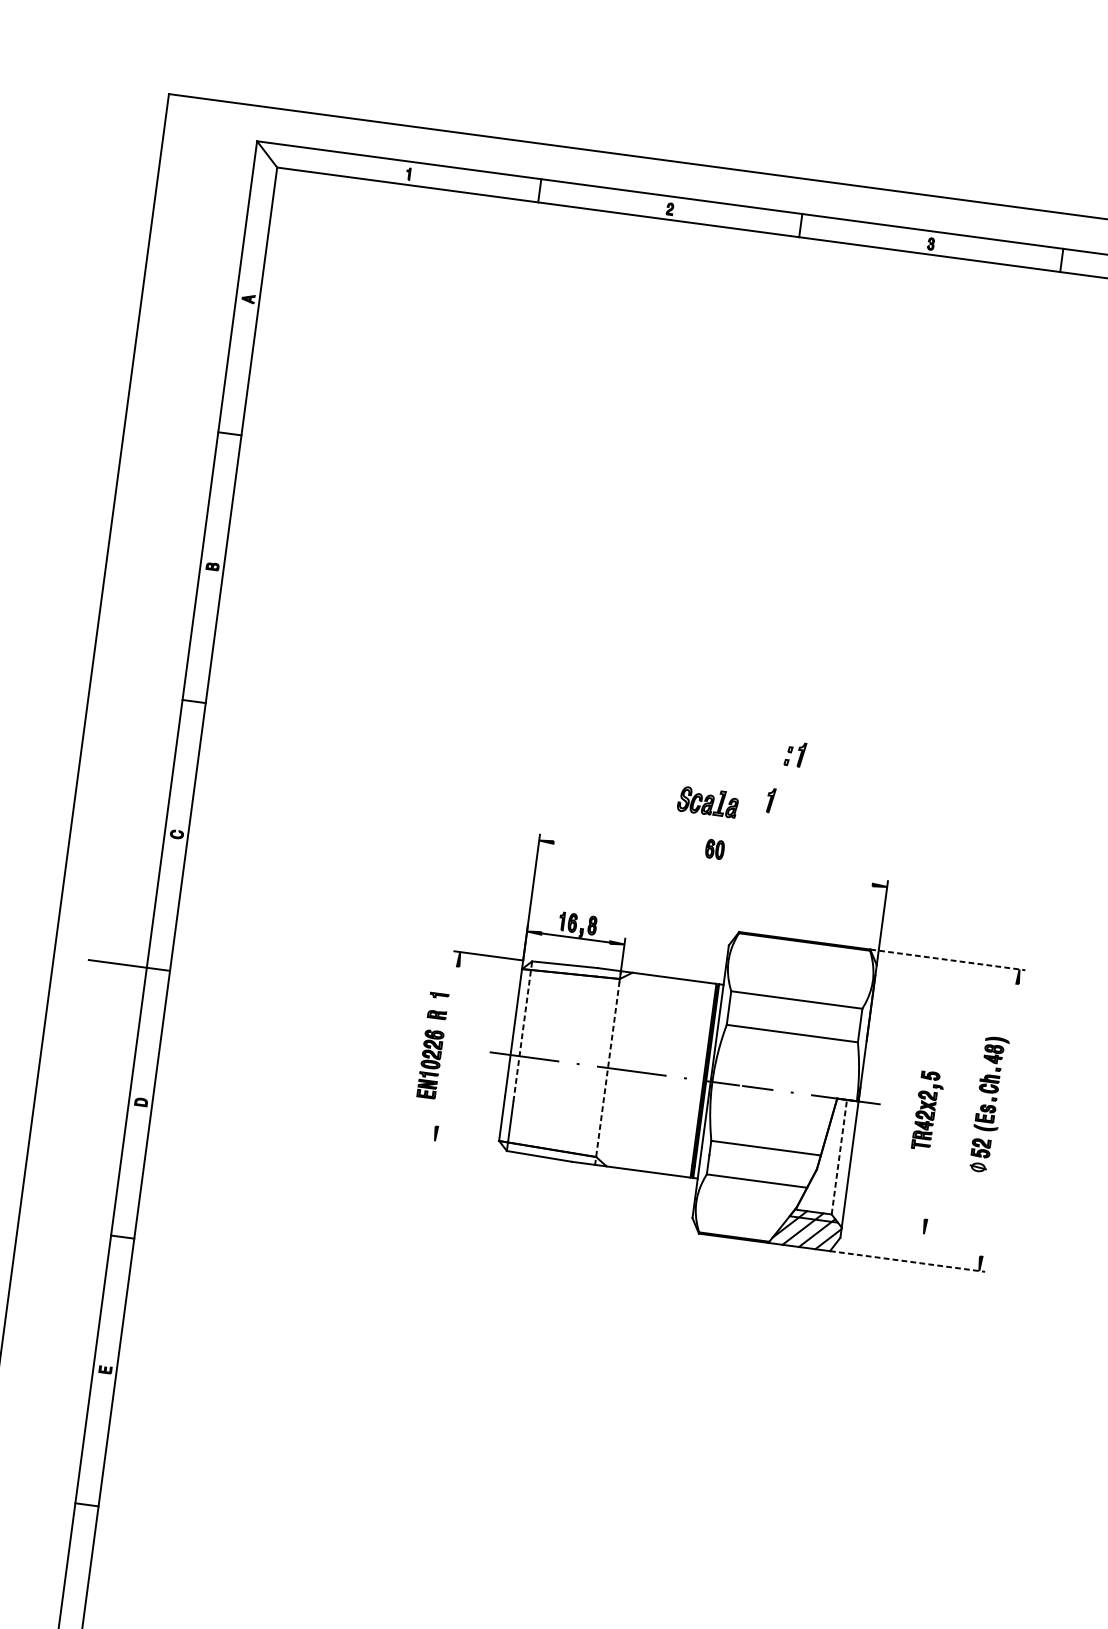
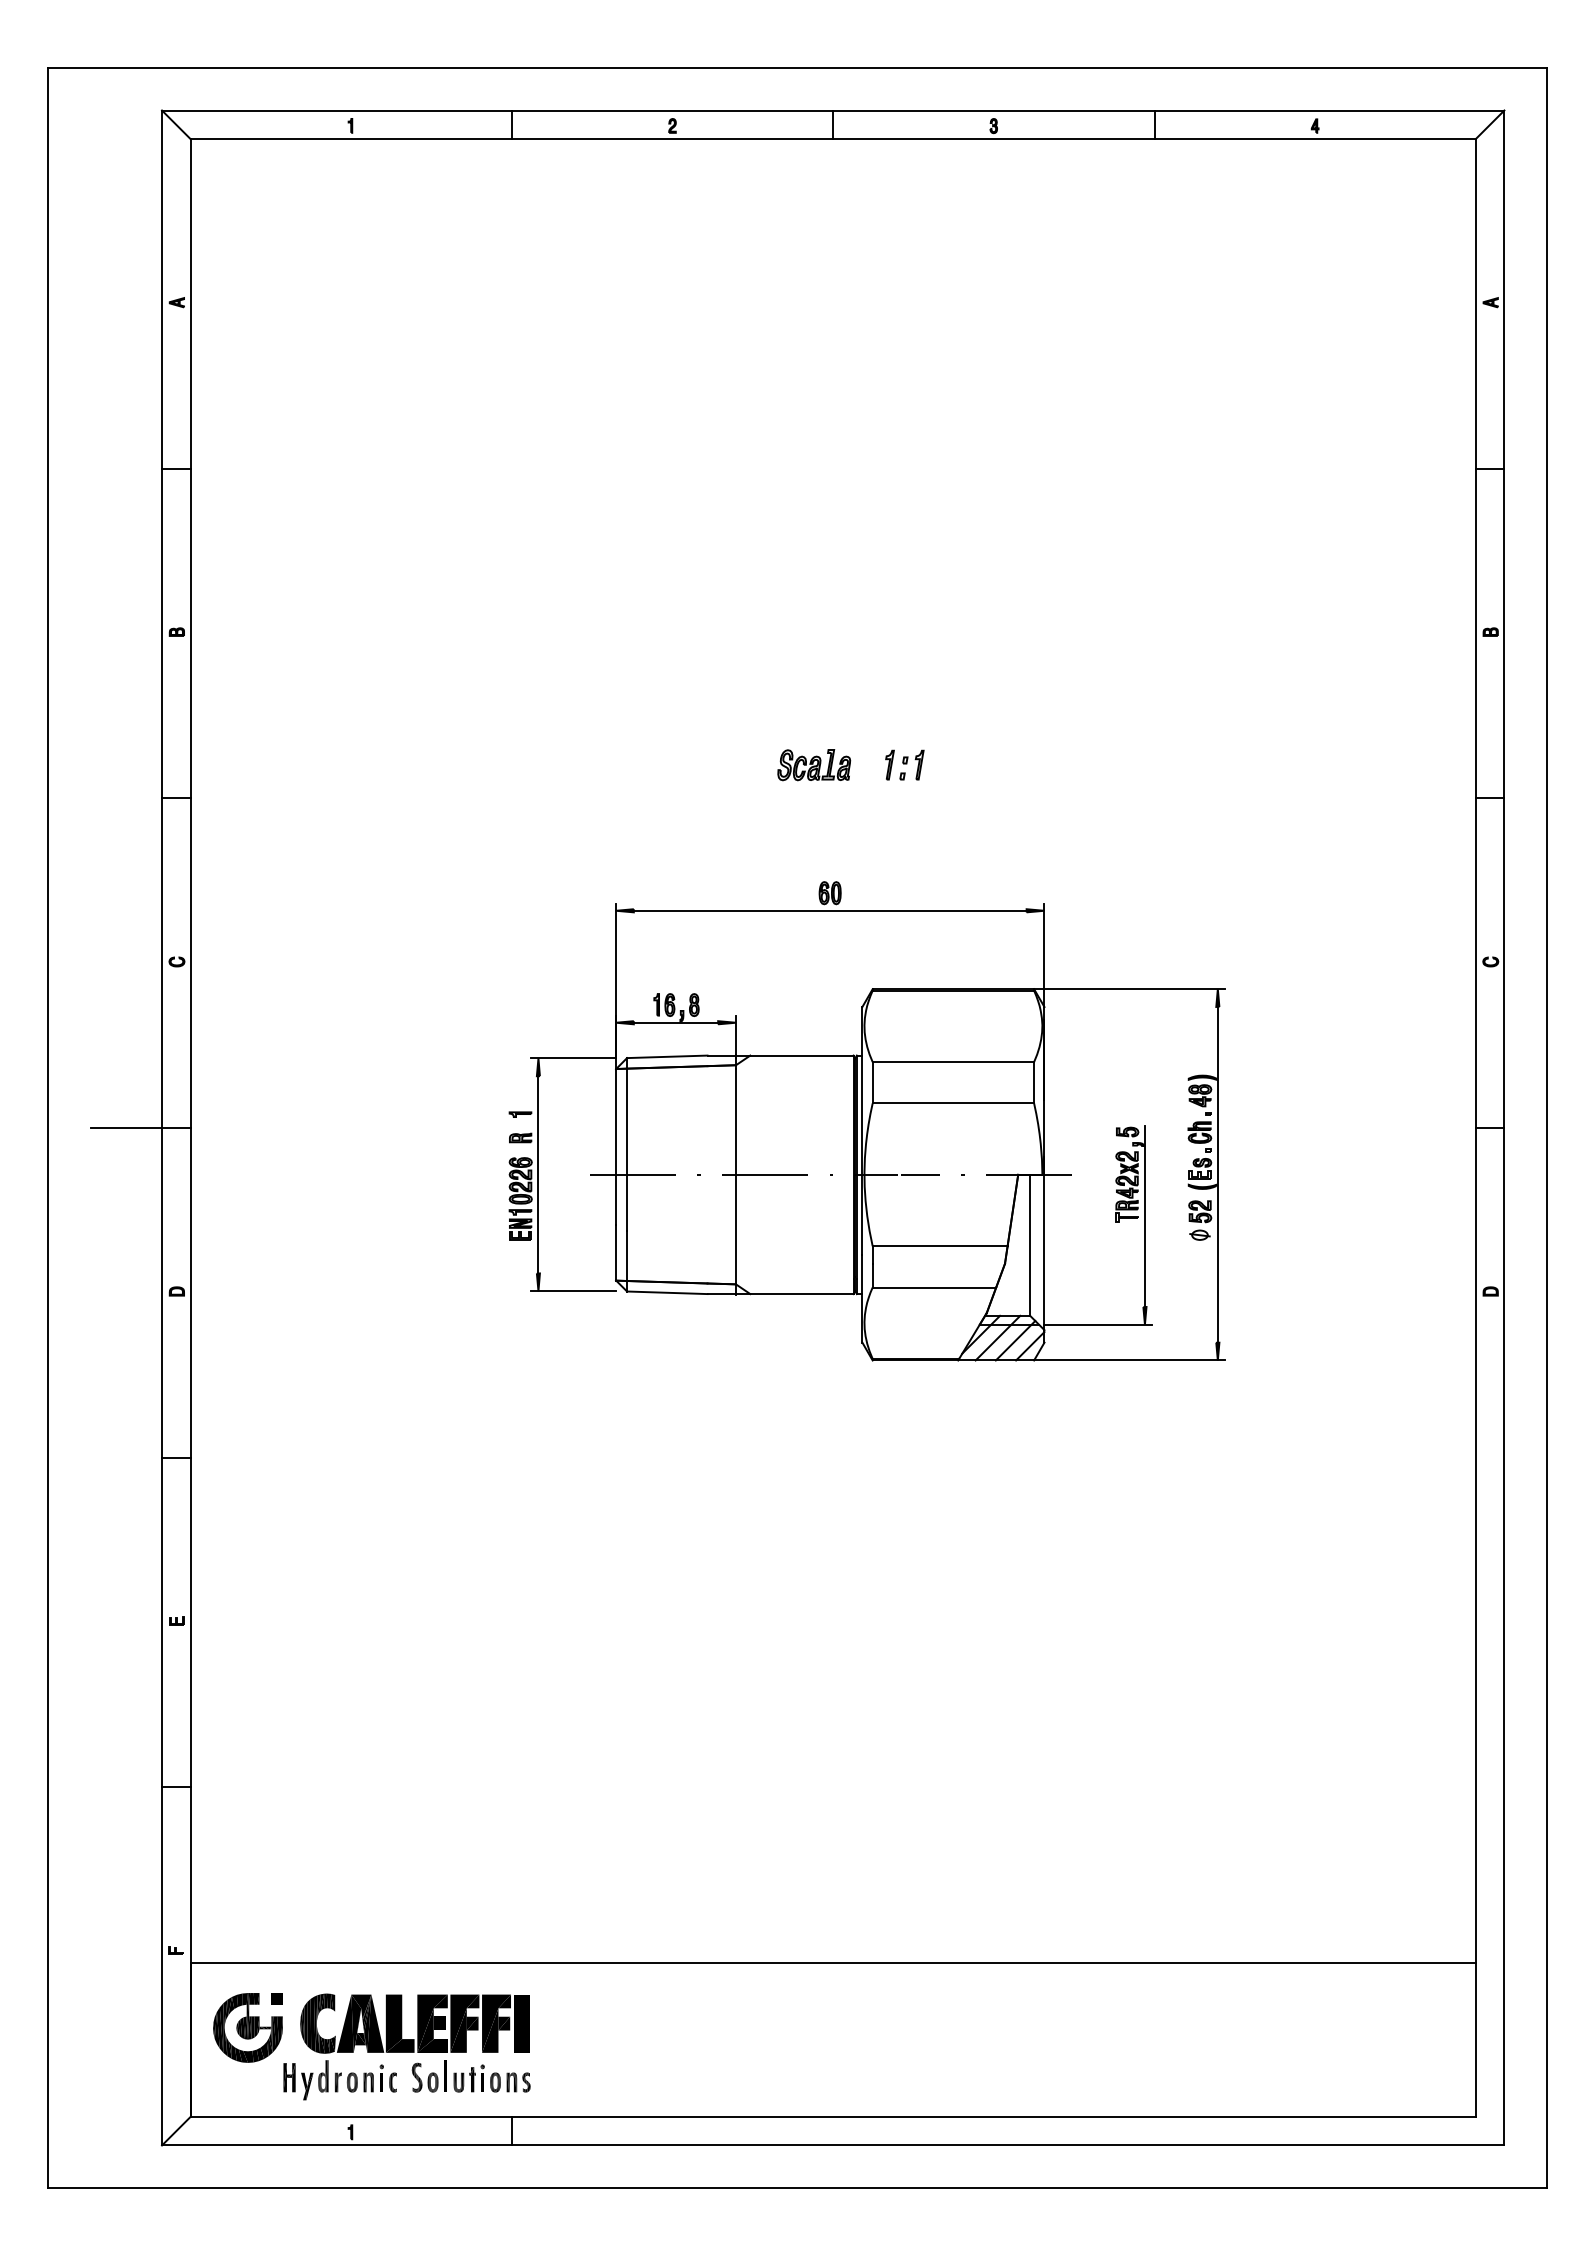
part: (770, 800) -> (889, 764), moved
part: (708, 802) -> (814, 765), moved
line: (712, 863) -> (829, 910), added
line: (948, 960) -> (1130, 989), dashed -> solid
line: (523, 1030) -> (627, 1143), dashed -> solid
line: (447, 1046) -> (538, 1174), added
line: (607, 1074) -> (736, 1182), dashed -> solid
line: (999, 1119) -> (1217, 1174), added
line: (463, 1145) -> (573, 1291), added
line: (935, 1146) -> (1144, 1216), added
line: (839, 1157) -> (1030, 1245), dashed -> solid
line: (886, 1228) -> (1098, 1324), added
line: (908, 1261) -> (1130, 1360), dashed -> solid

